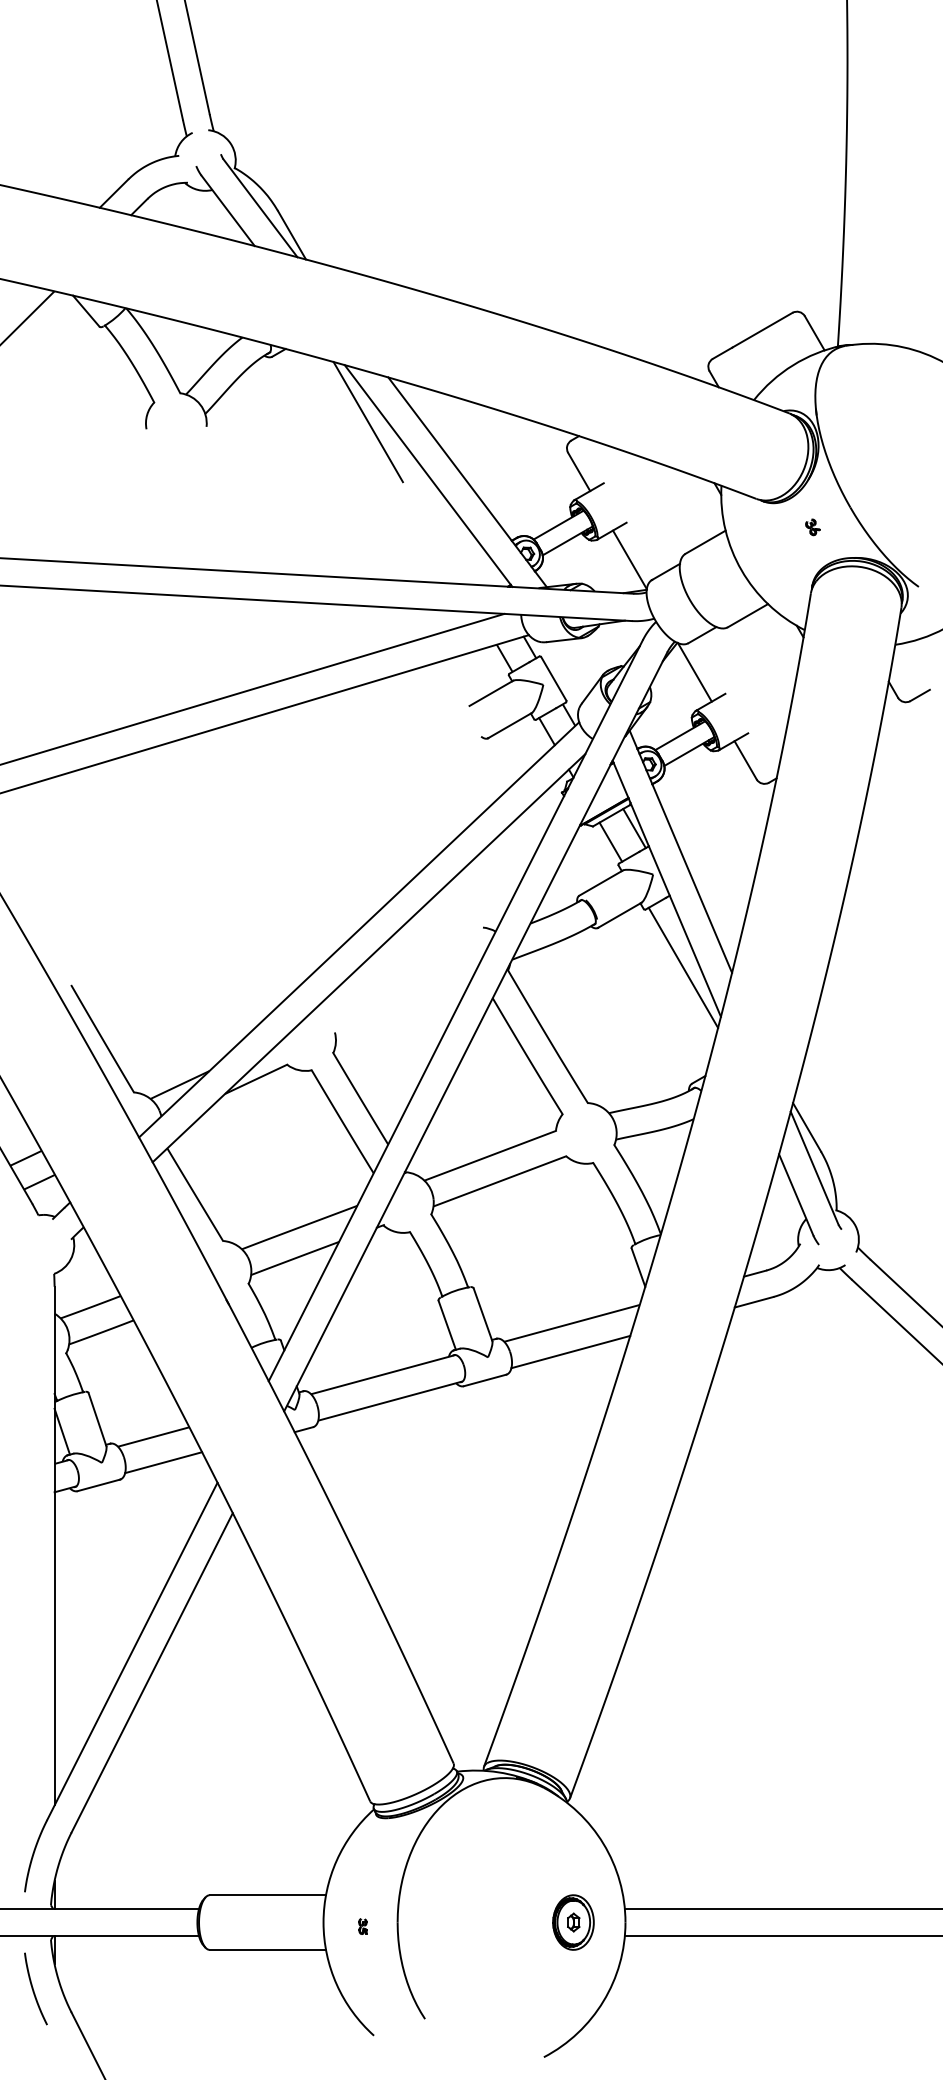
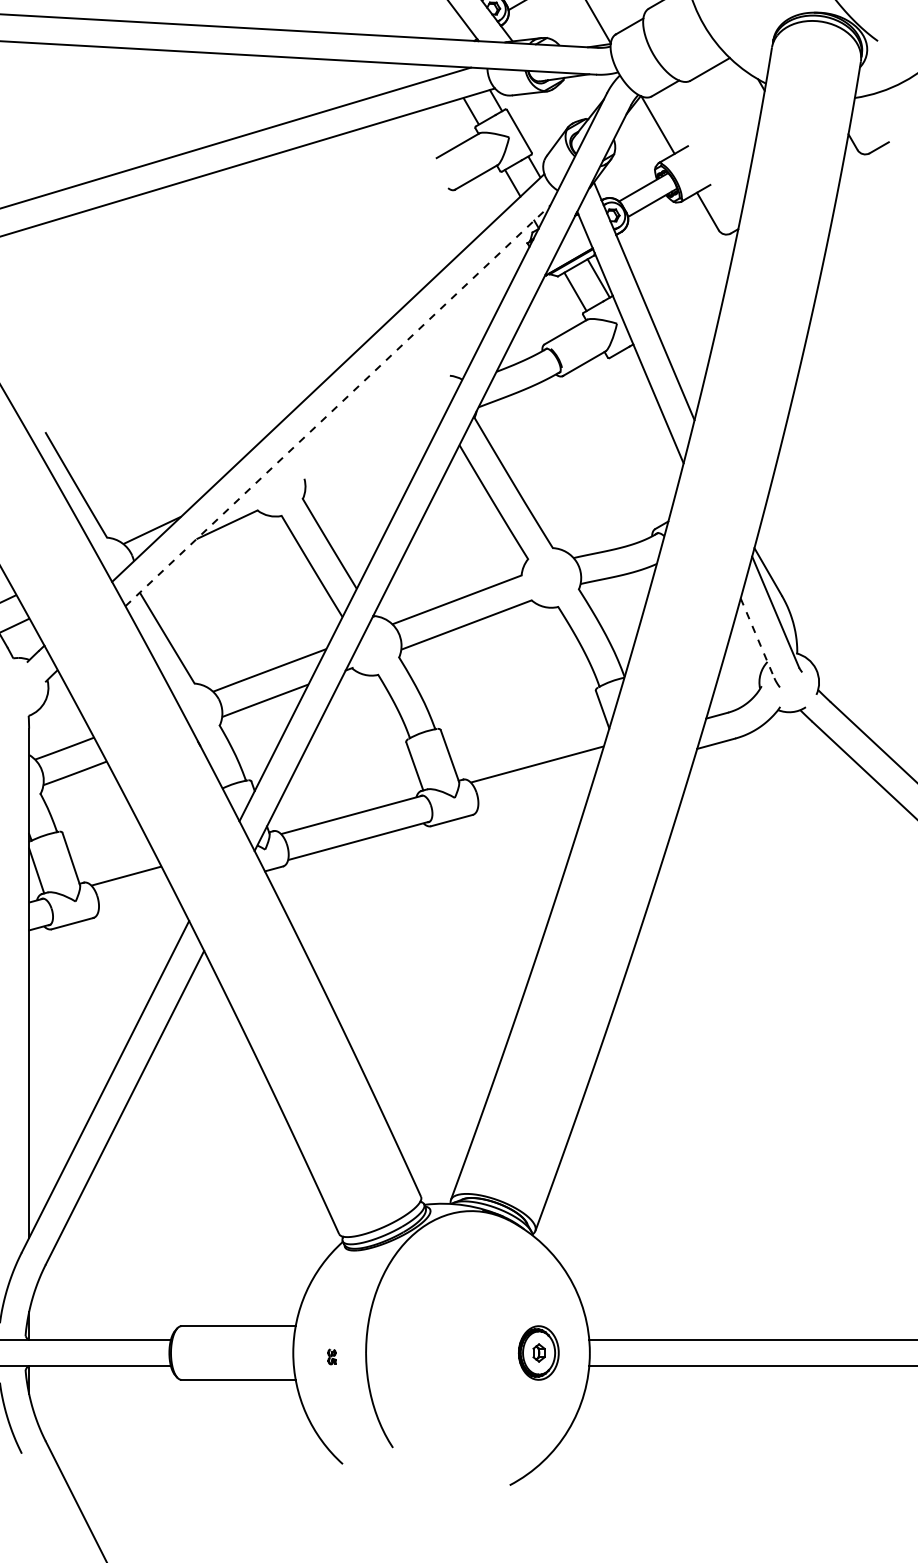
line: (369, 957) -> (338, 405), solid -> dashed
line: (683, 967) -> (646, 414), removed
line: (796, 1195) -> (757, 638), solid -> dashed
line: (570, 1351) -> (535, 792), removed
line: (163, 1462) -> (136, 901), removed

